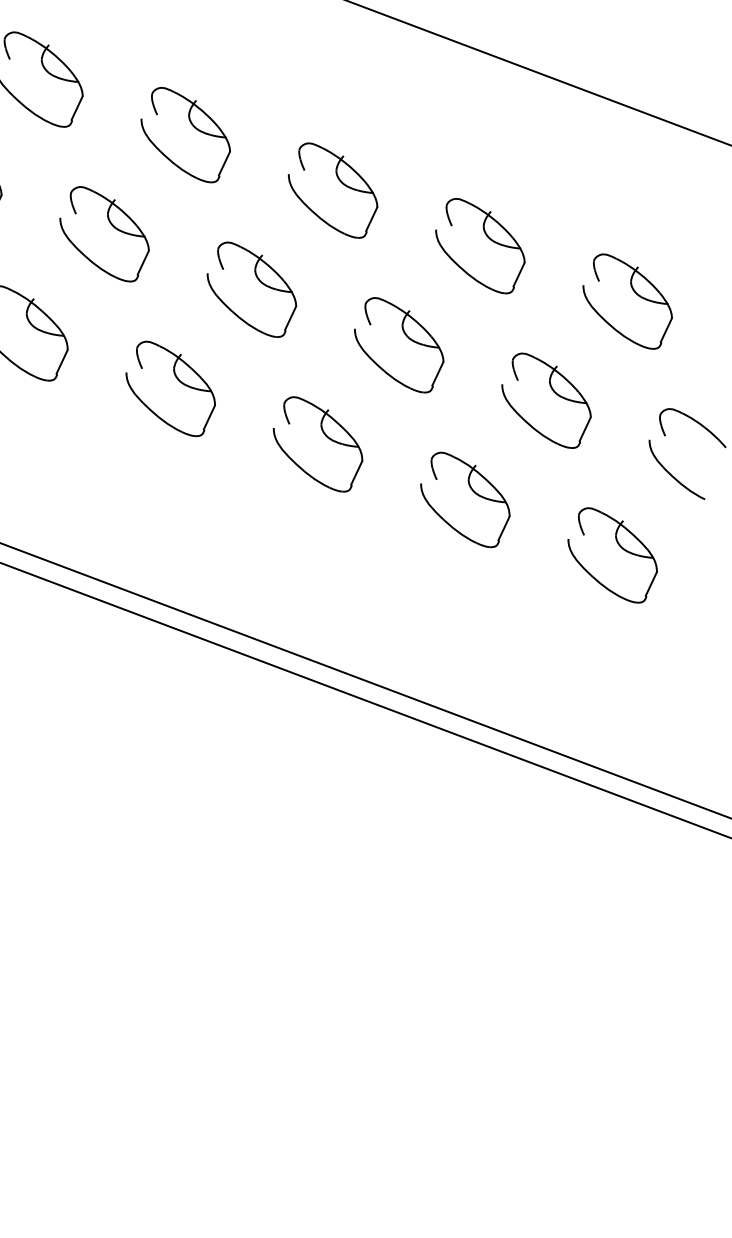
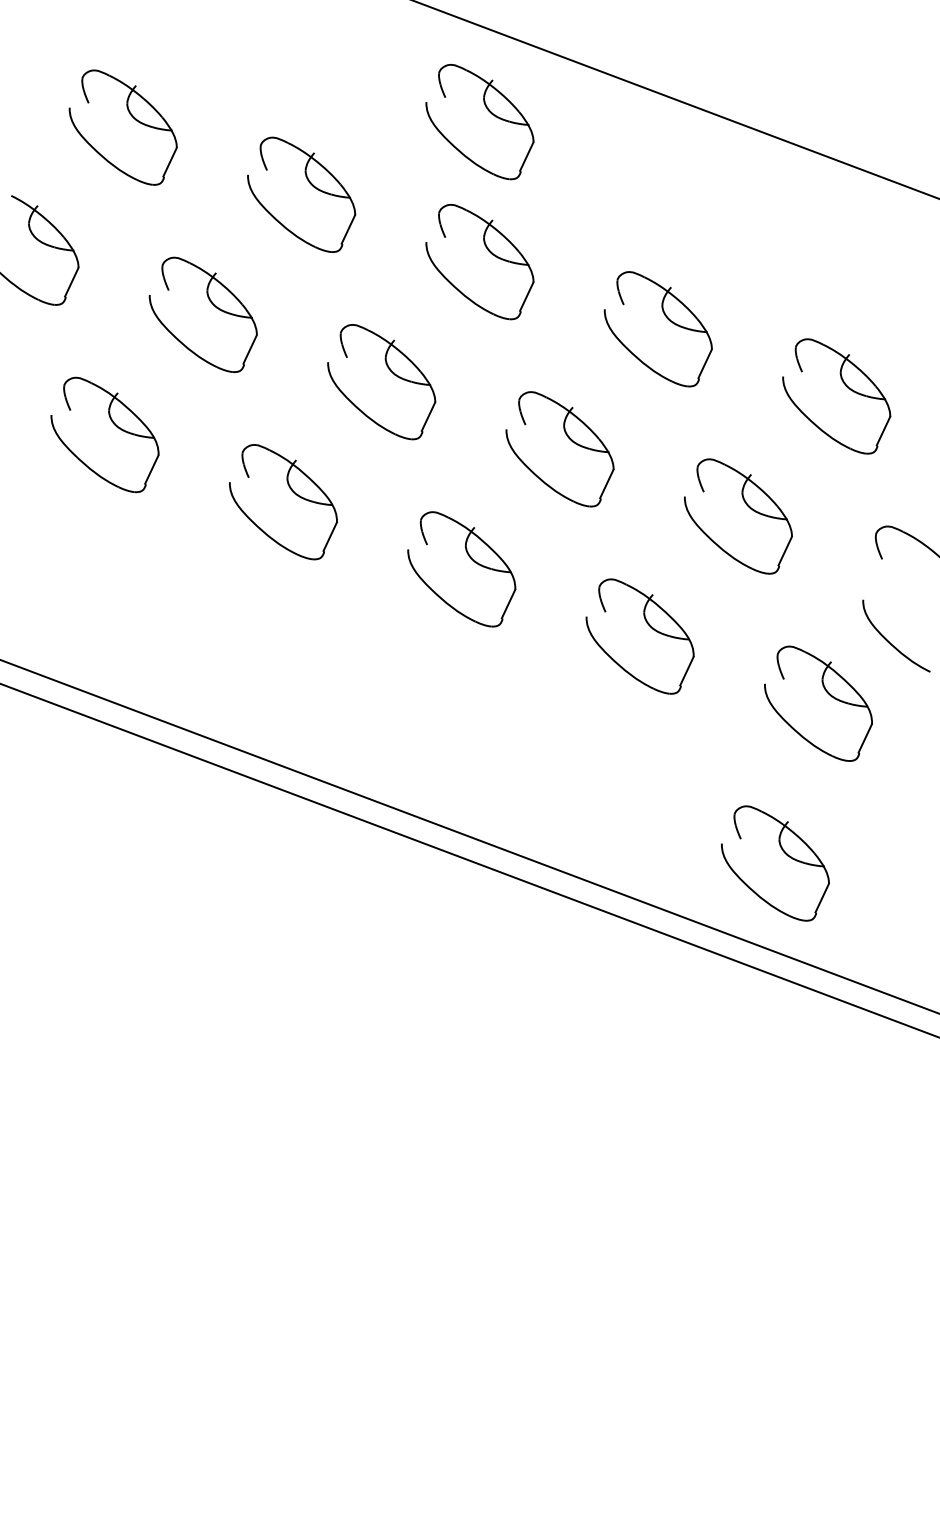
part: (340, 67) -> (489, 112), added
curve: (671, 474) -> (889, 641), moved
part: (584, 679) -> (784, 853), added

